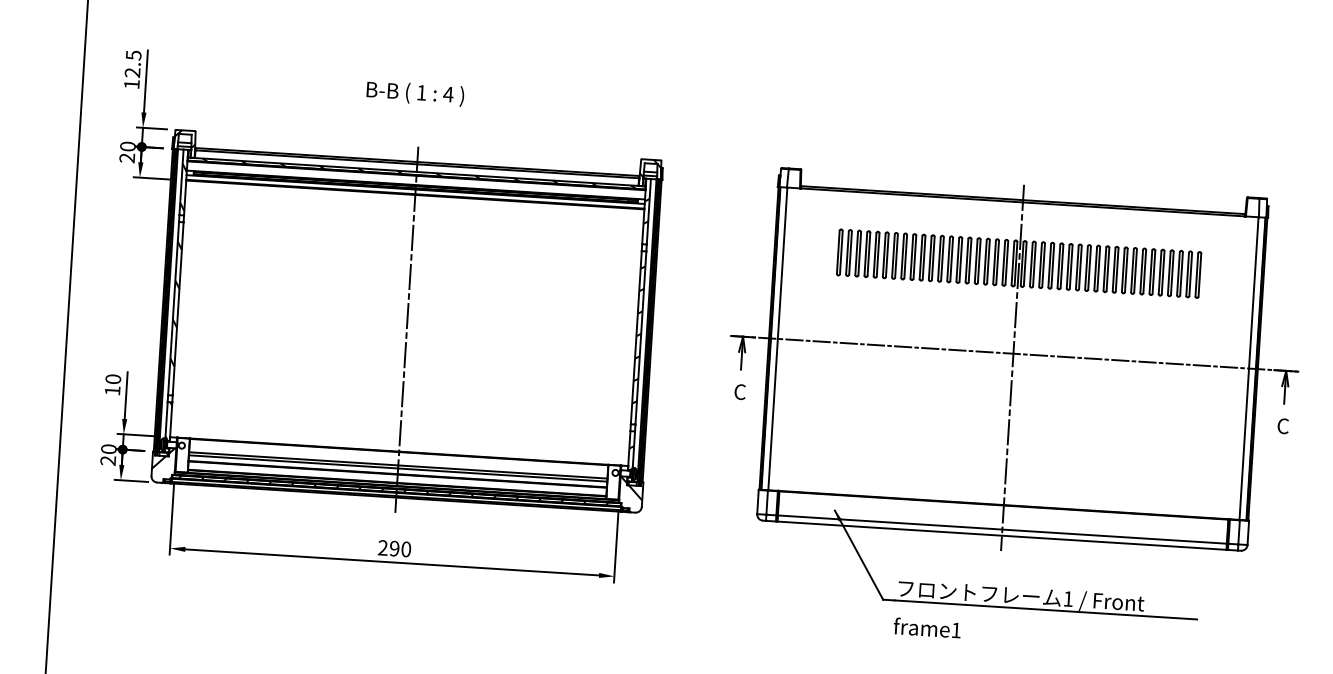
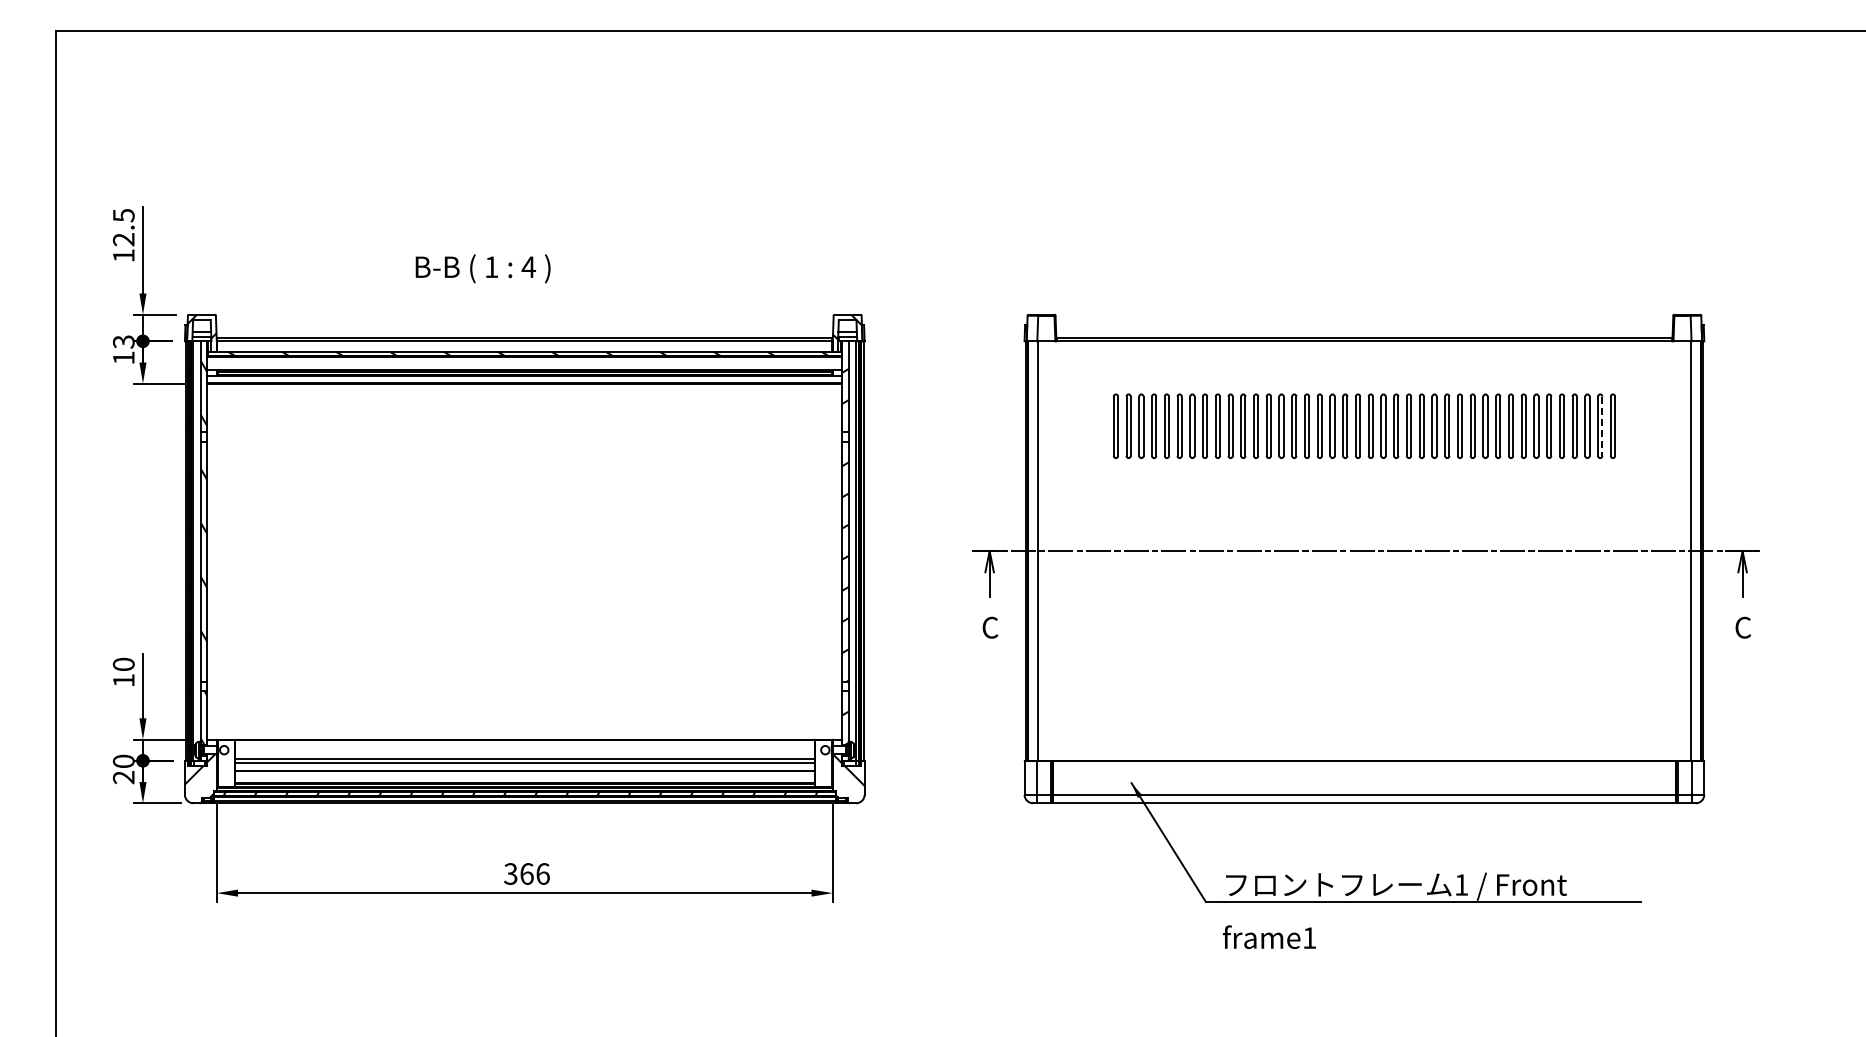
text: (415, 93) -> (482, 268), moved
text: (127, 152) -> (123, 349), 20 -> 13
line: (1190, 274) -> (1602, 426), solid -> dashed
line: (406, 329) -> (524, 570), removed
line: (1012, 367) -> (1364, 570), removed
text: (394, 548) -> (526, 873), 290 -> 366

